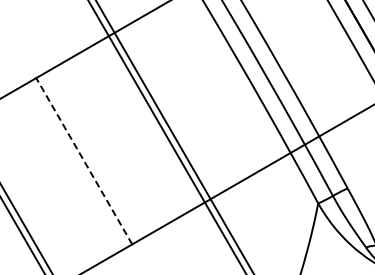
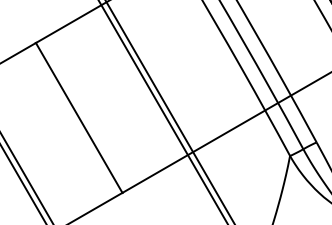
line: (84, 160) -> (79, 117), dashed -> solid

